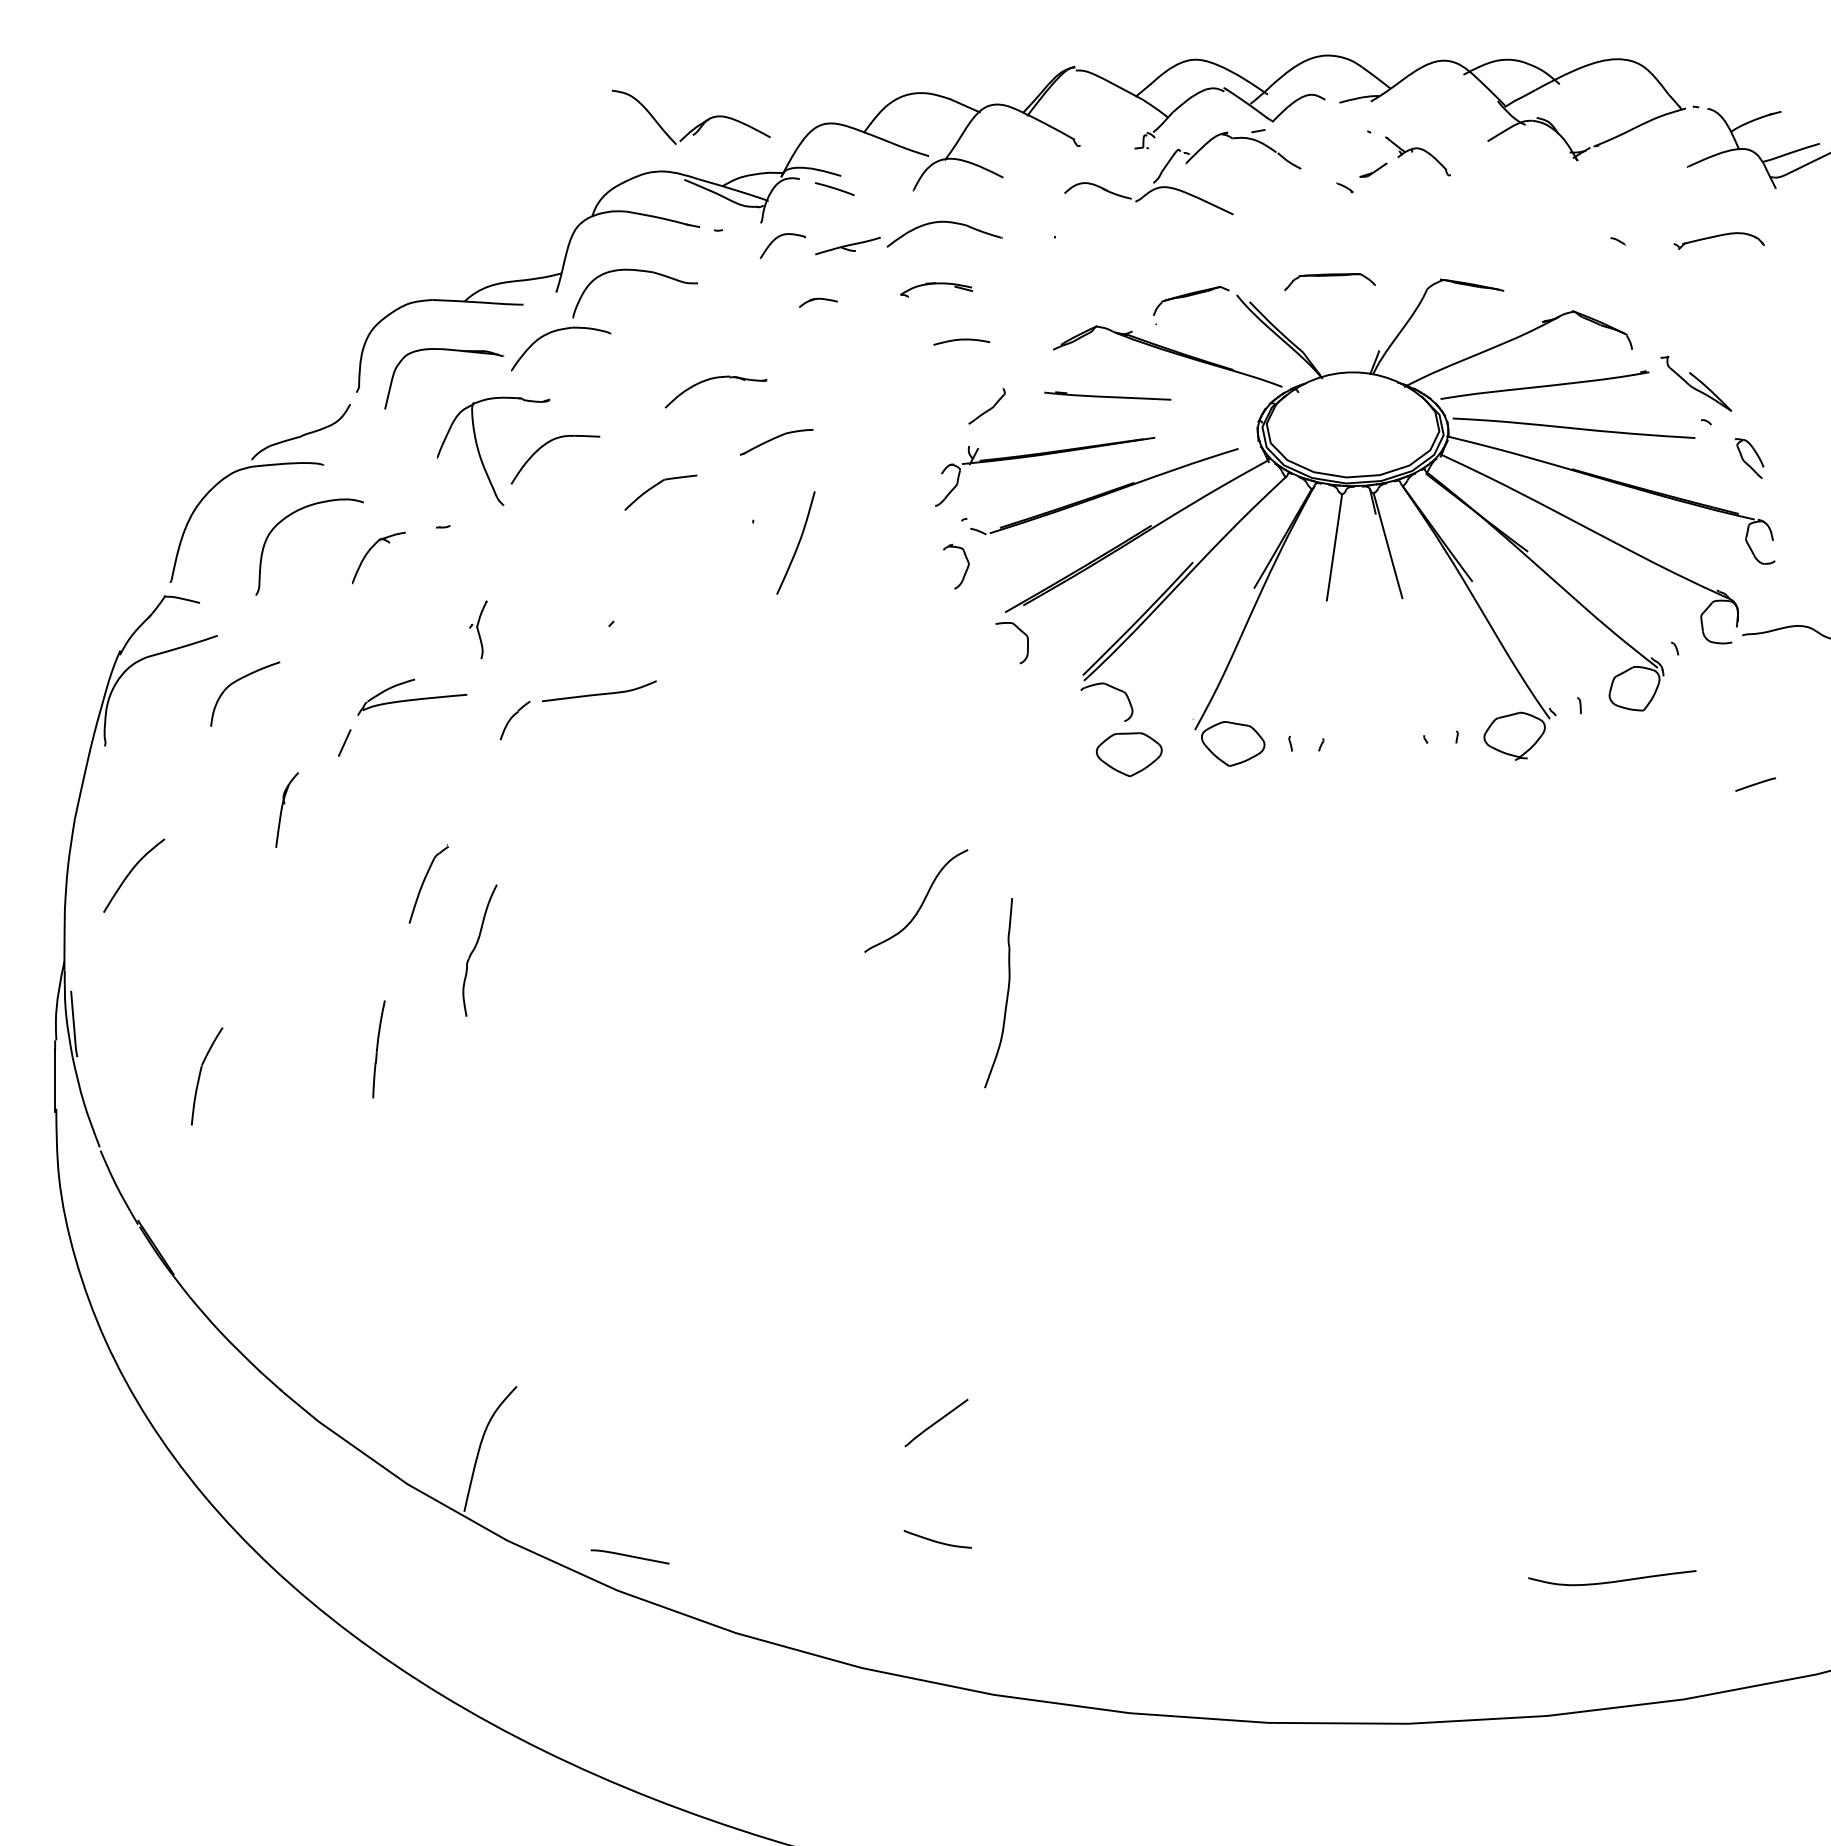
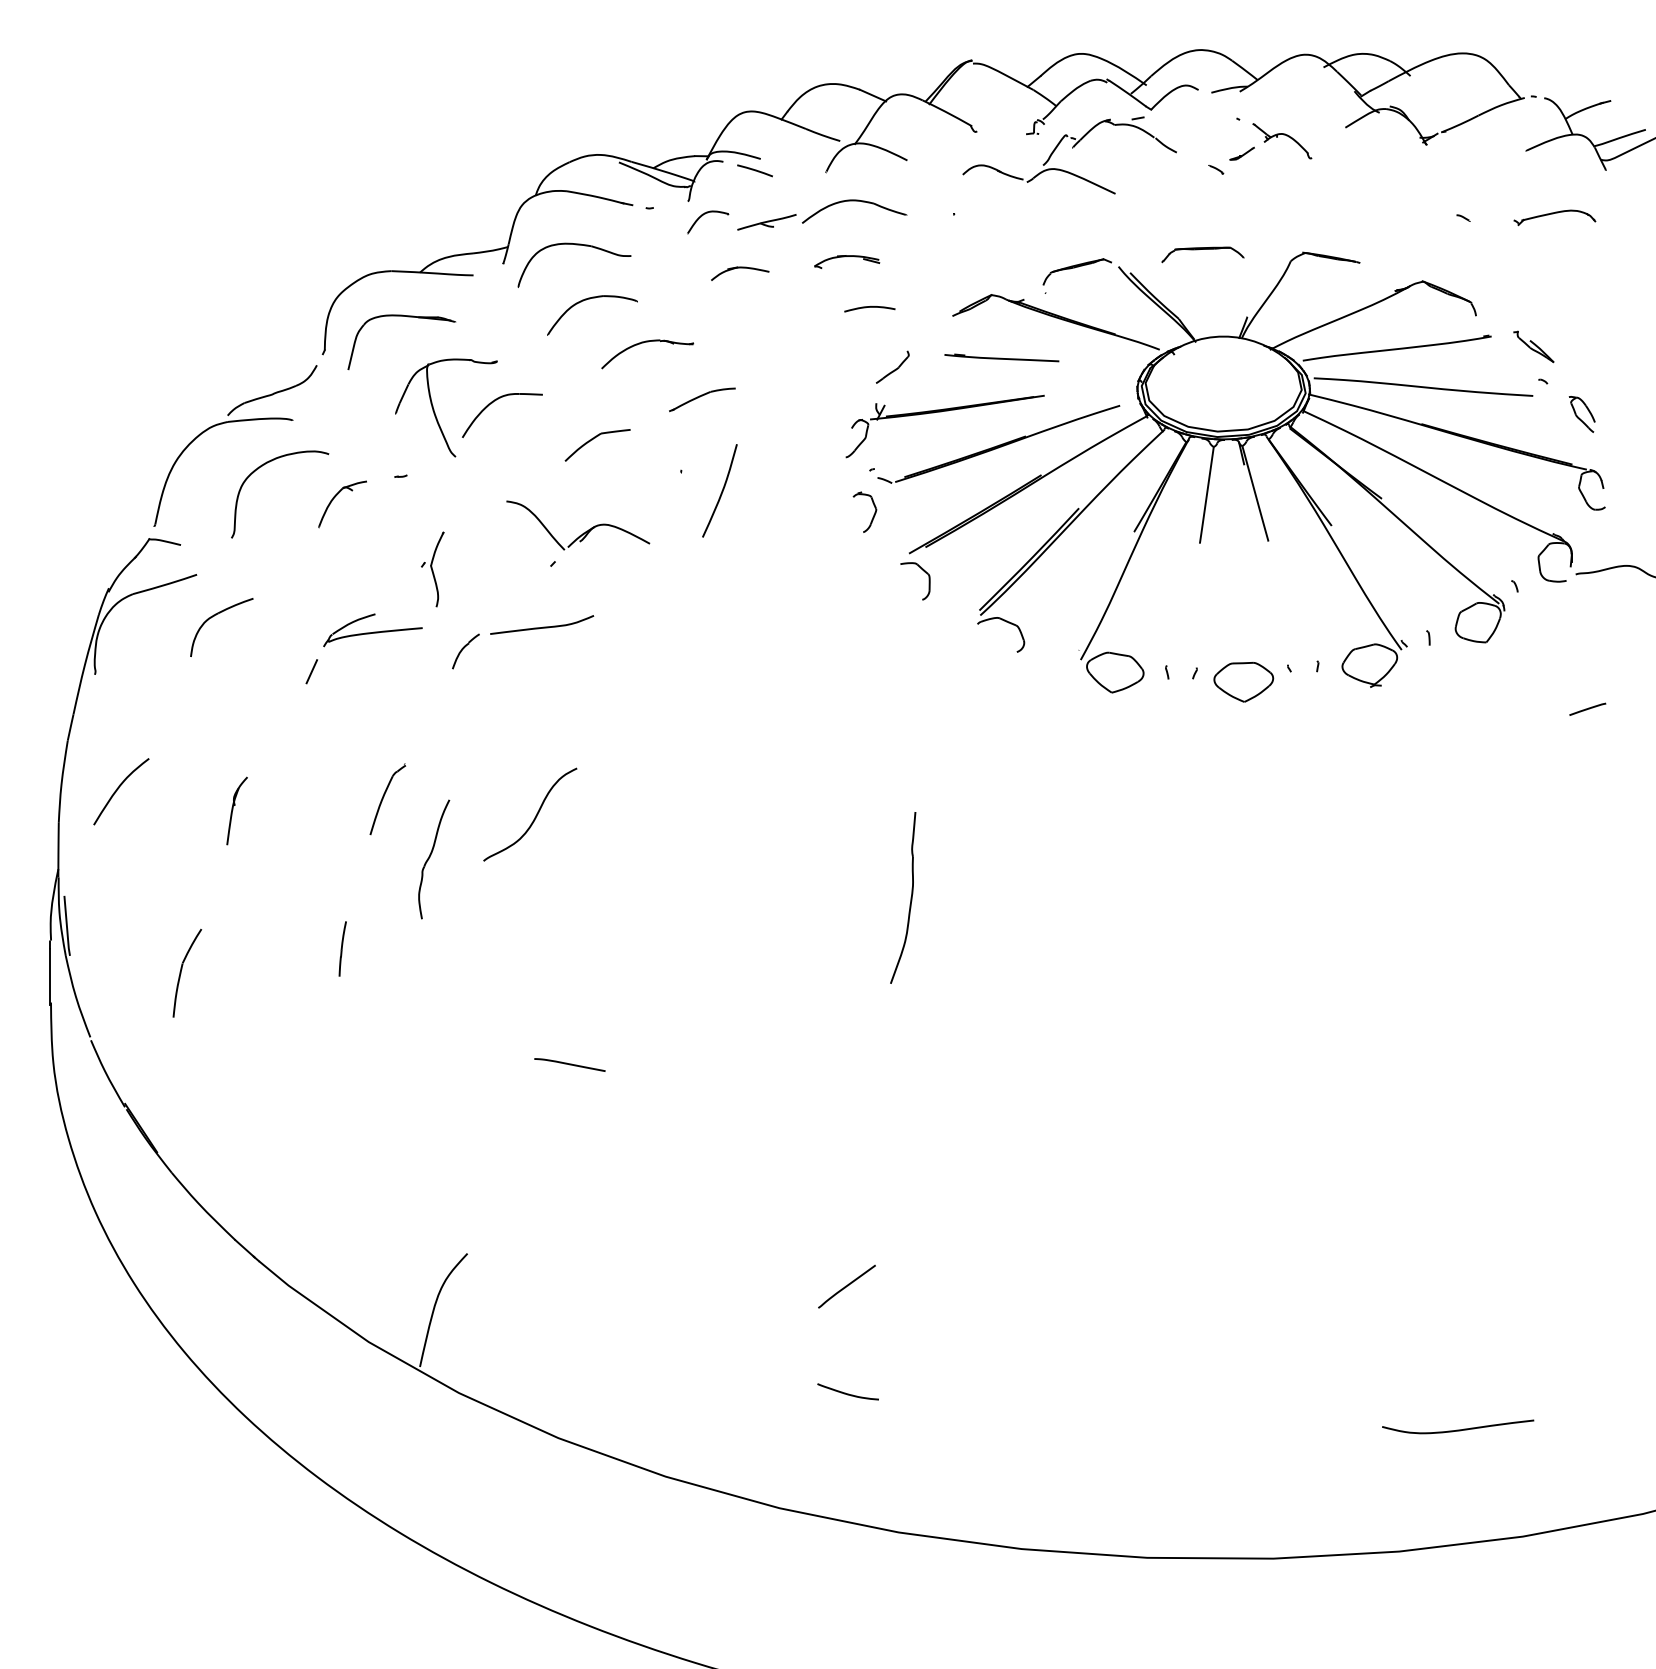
part: (695, 126) -> (582, 533), moved
part: (818, 302) -> (740, 273), size x1.67
part: (557, 331) -> (589, 299), moved
part: (1695, 383) -> (1533, 346), size x0.62
part: (478, 629) -> (432, 569), size x1.43
part: (1128, 754) -> (1243, 682), moved
part: (286, 809) -> (236, 810), moved
curve: (921, 903) -> (535, 816), moved
part: (378, 1049) -> (342, 948), size x0.62
curve: (629, 1556) -> (569, 1064), moved

